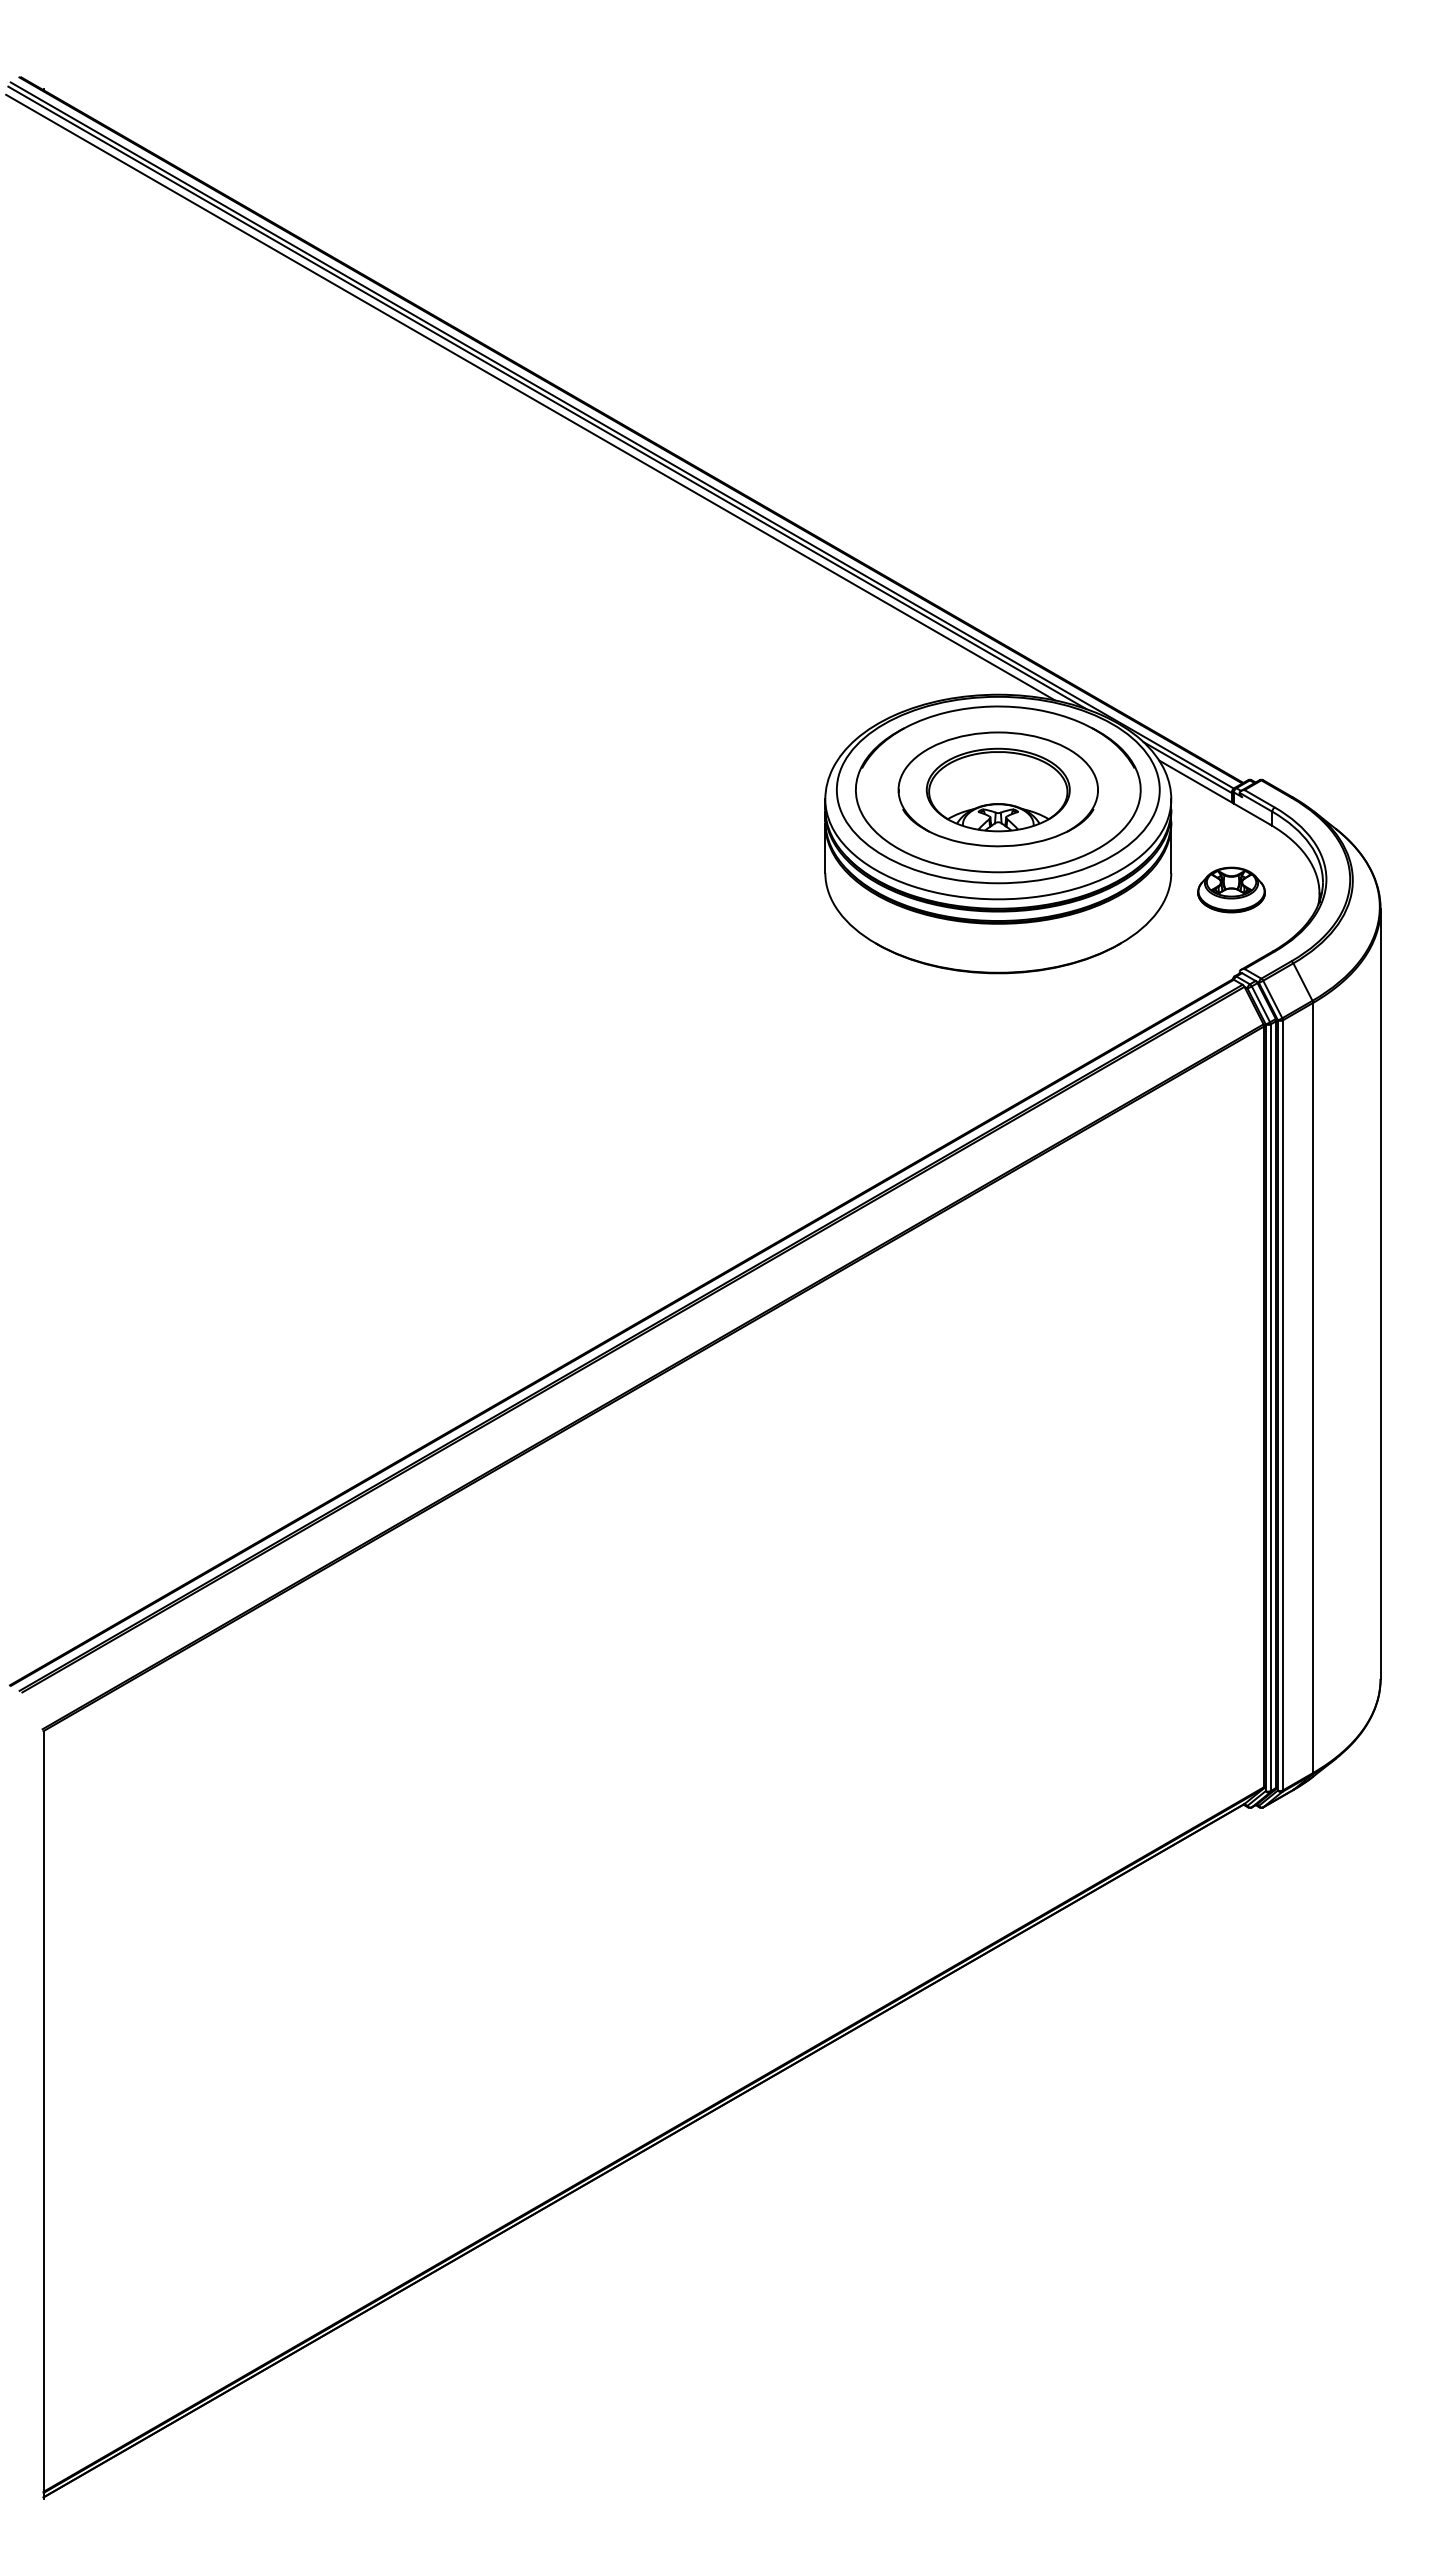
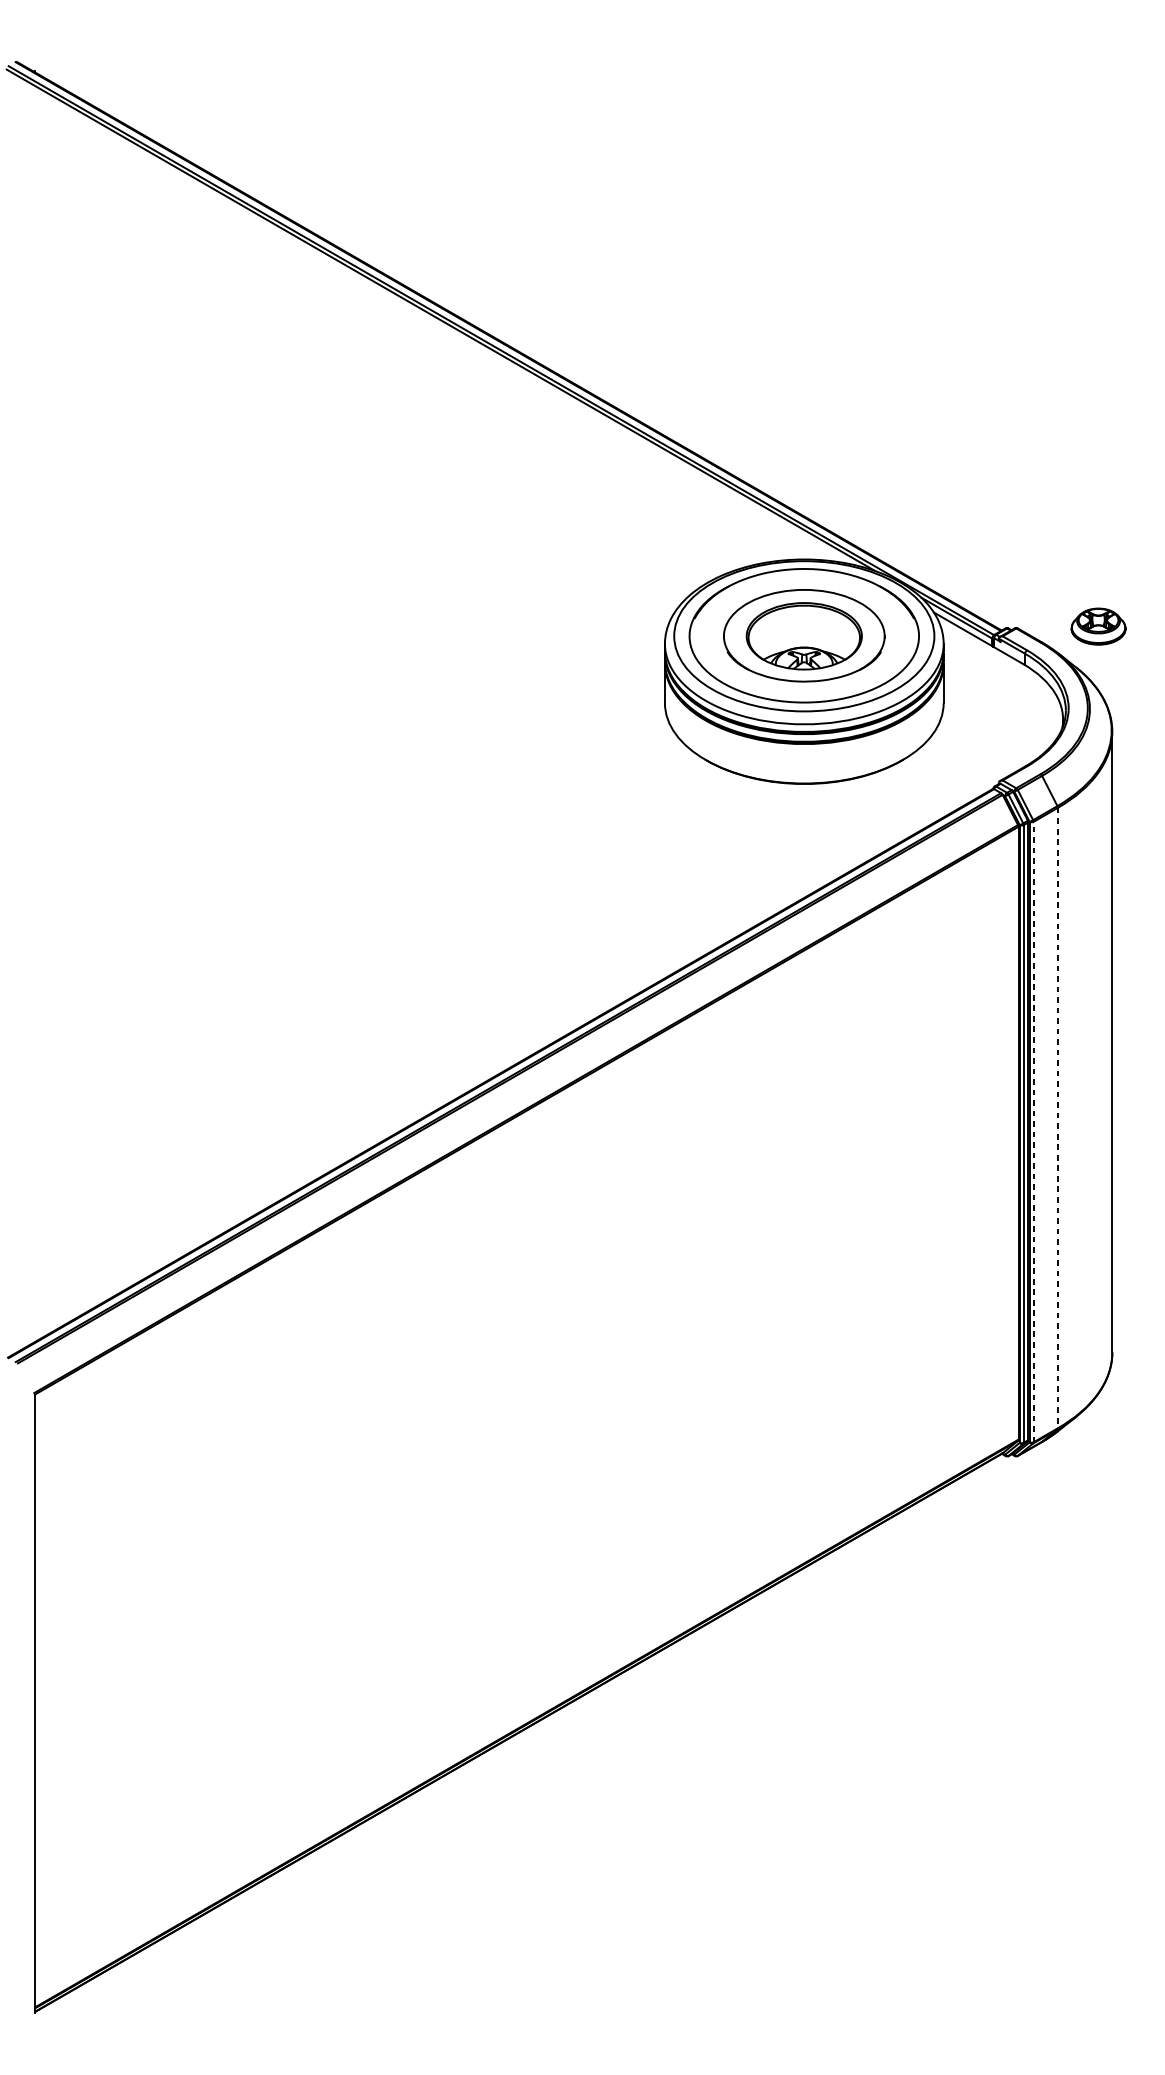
line: (530, 397) -> (427, 320), removed
part: (1231, 889) -> (1098, 626), moved
line: (1313, 1388) -> (1058, 1118), solid -> dashed
line: (1282, 1404) -> (1033, 1131), solid -> dashed

